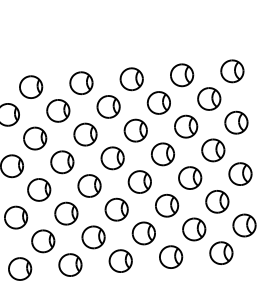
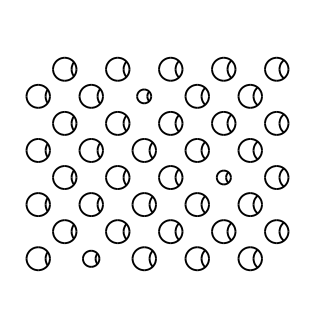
part: (107, 107) -> (143, 96), size x0.6
part: (189, 178) -> (223, 177), size x0.6
part: (69, 264) -> (90, 258), size x0.7

